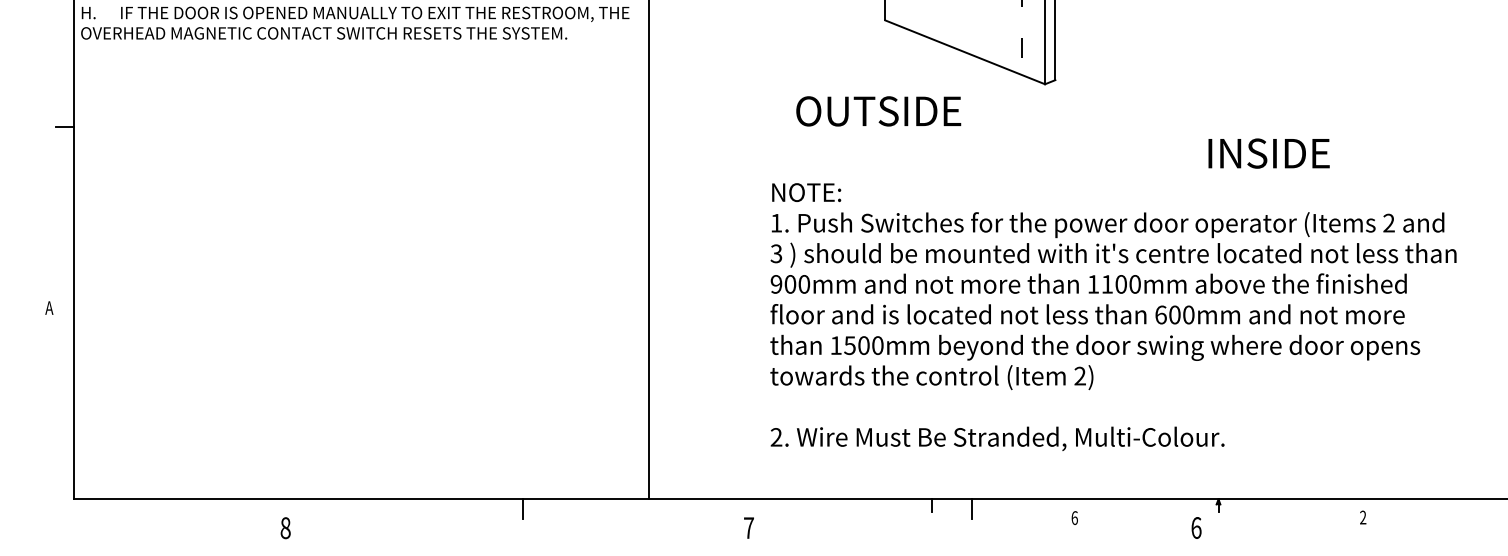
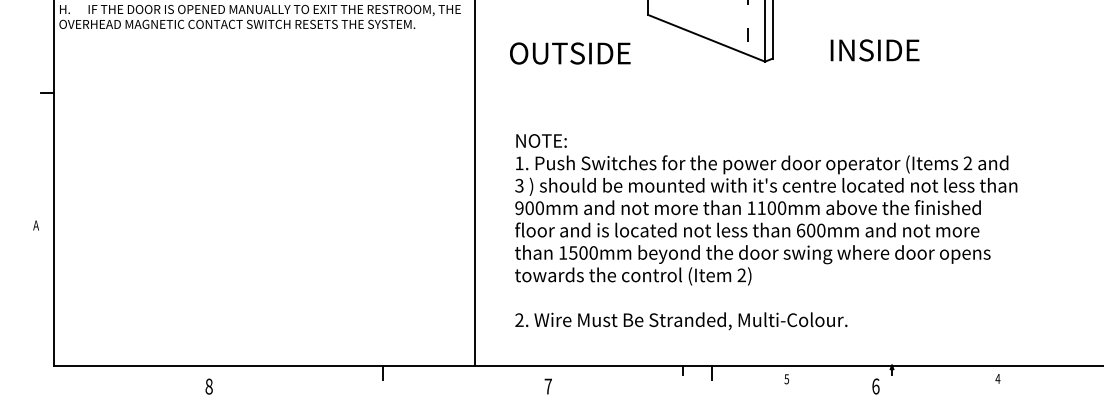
text: (878, 111) -> (570, 53), moved
text: (1268, 153) -> (874, 50), moved
text: (1113, 317) -> (766, 232), moved
text: (1362, 517) -> (997, 378), 2 -> 4
text: (1074, 518) -> (786, 379), 6 -> 5

